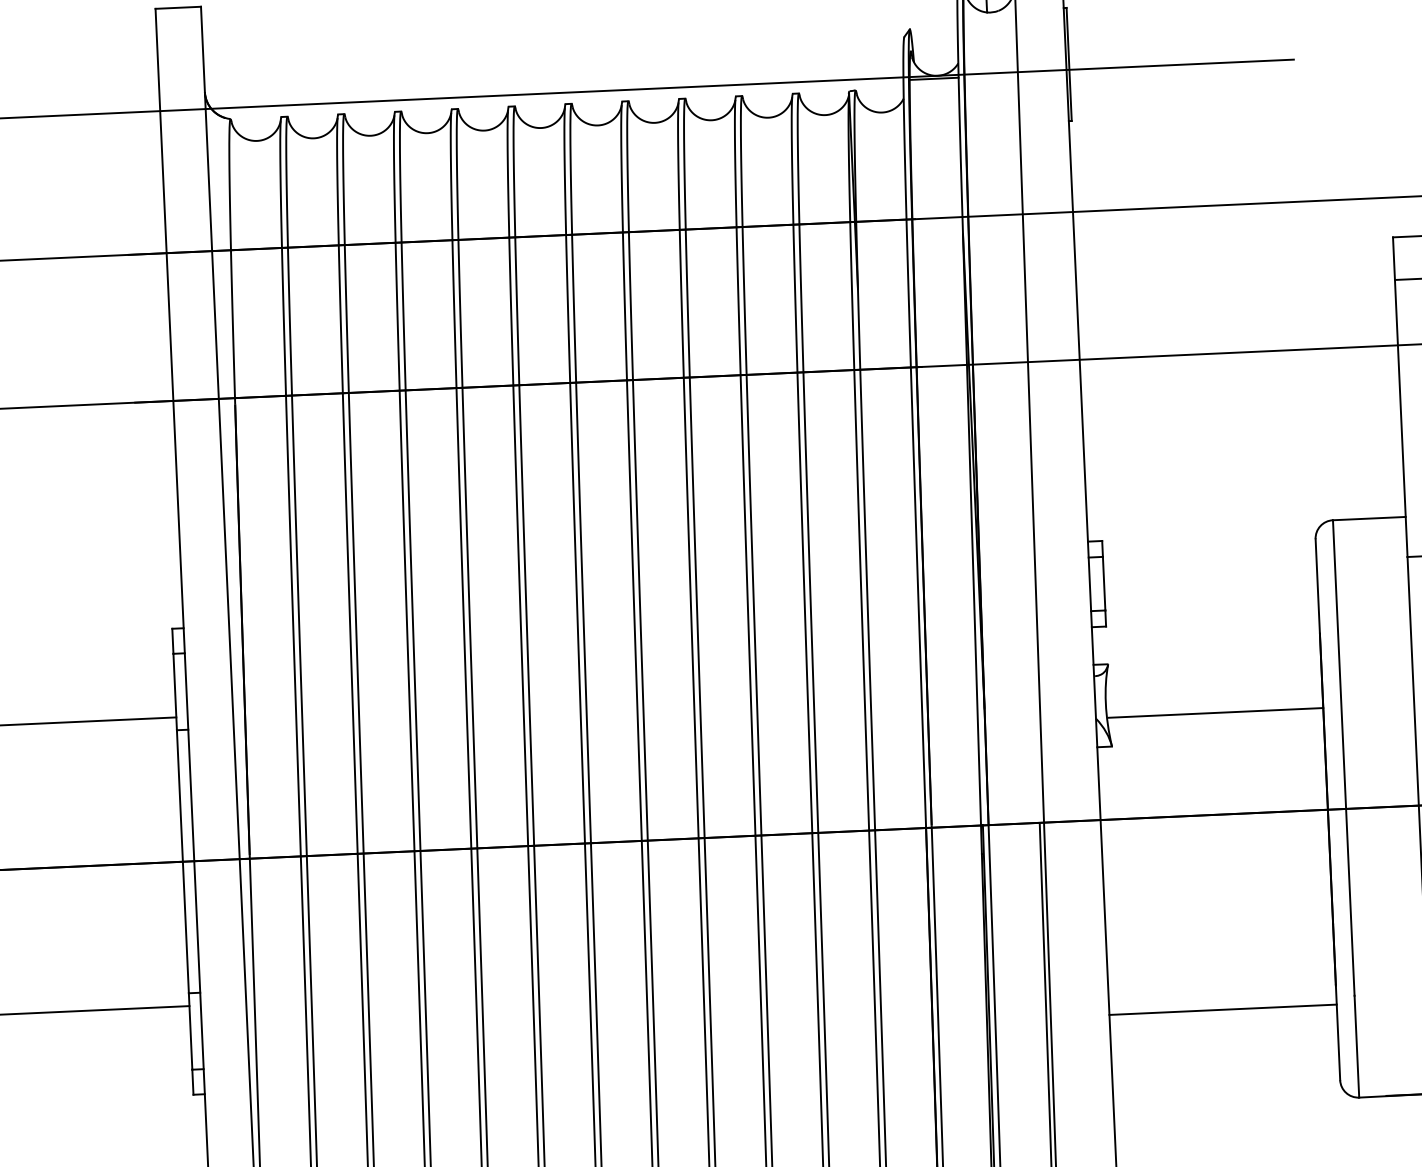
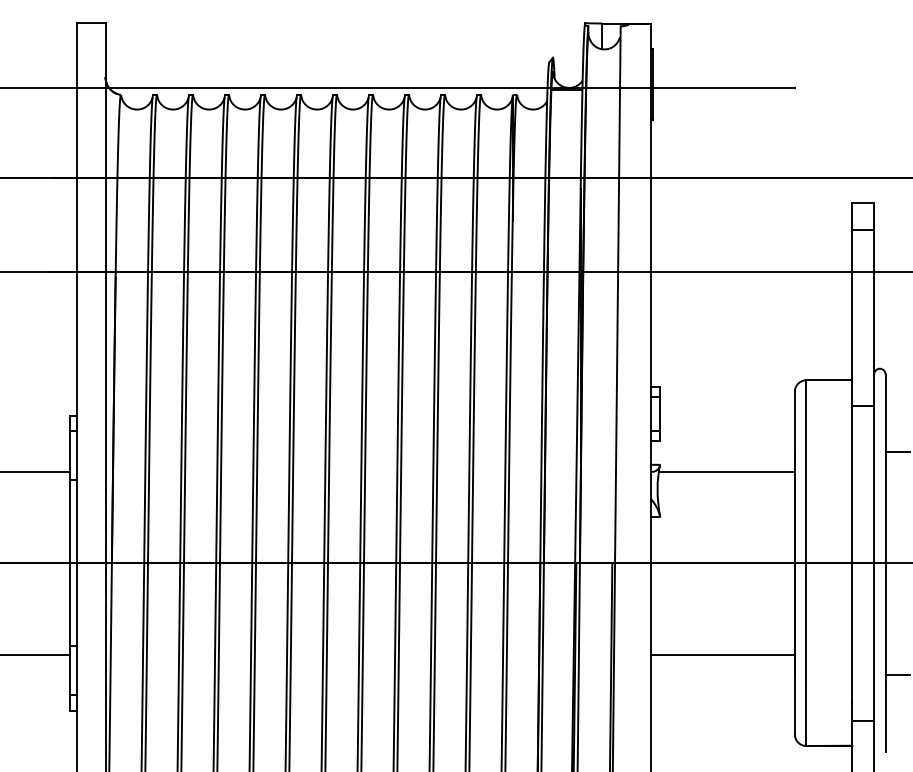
line: (1215, 712) -> (726, 471), moved
line: (1222, 1009) -> (722, 654), moved

